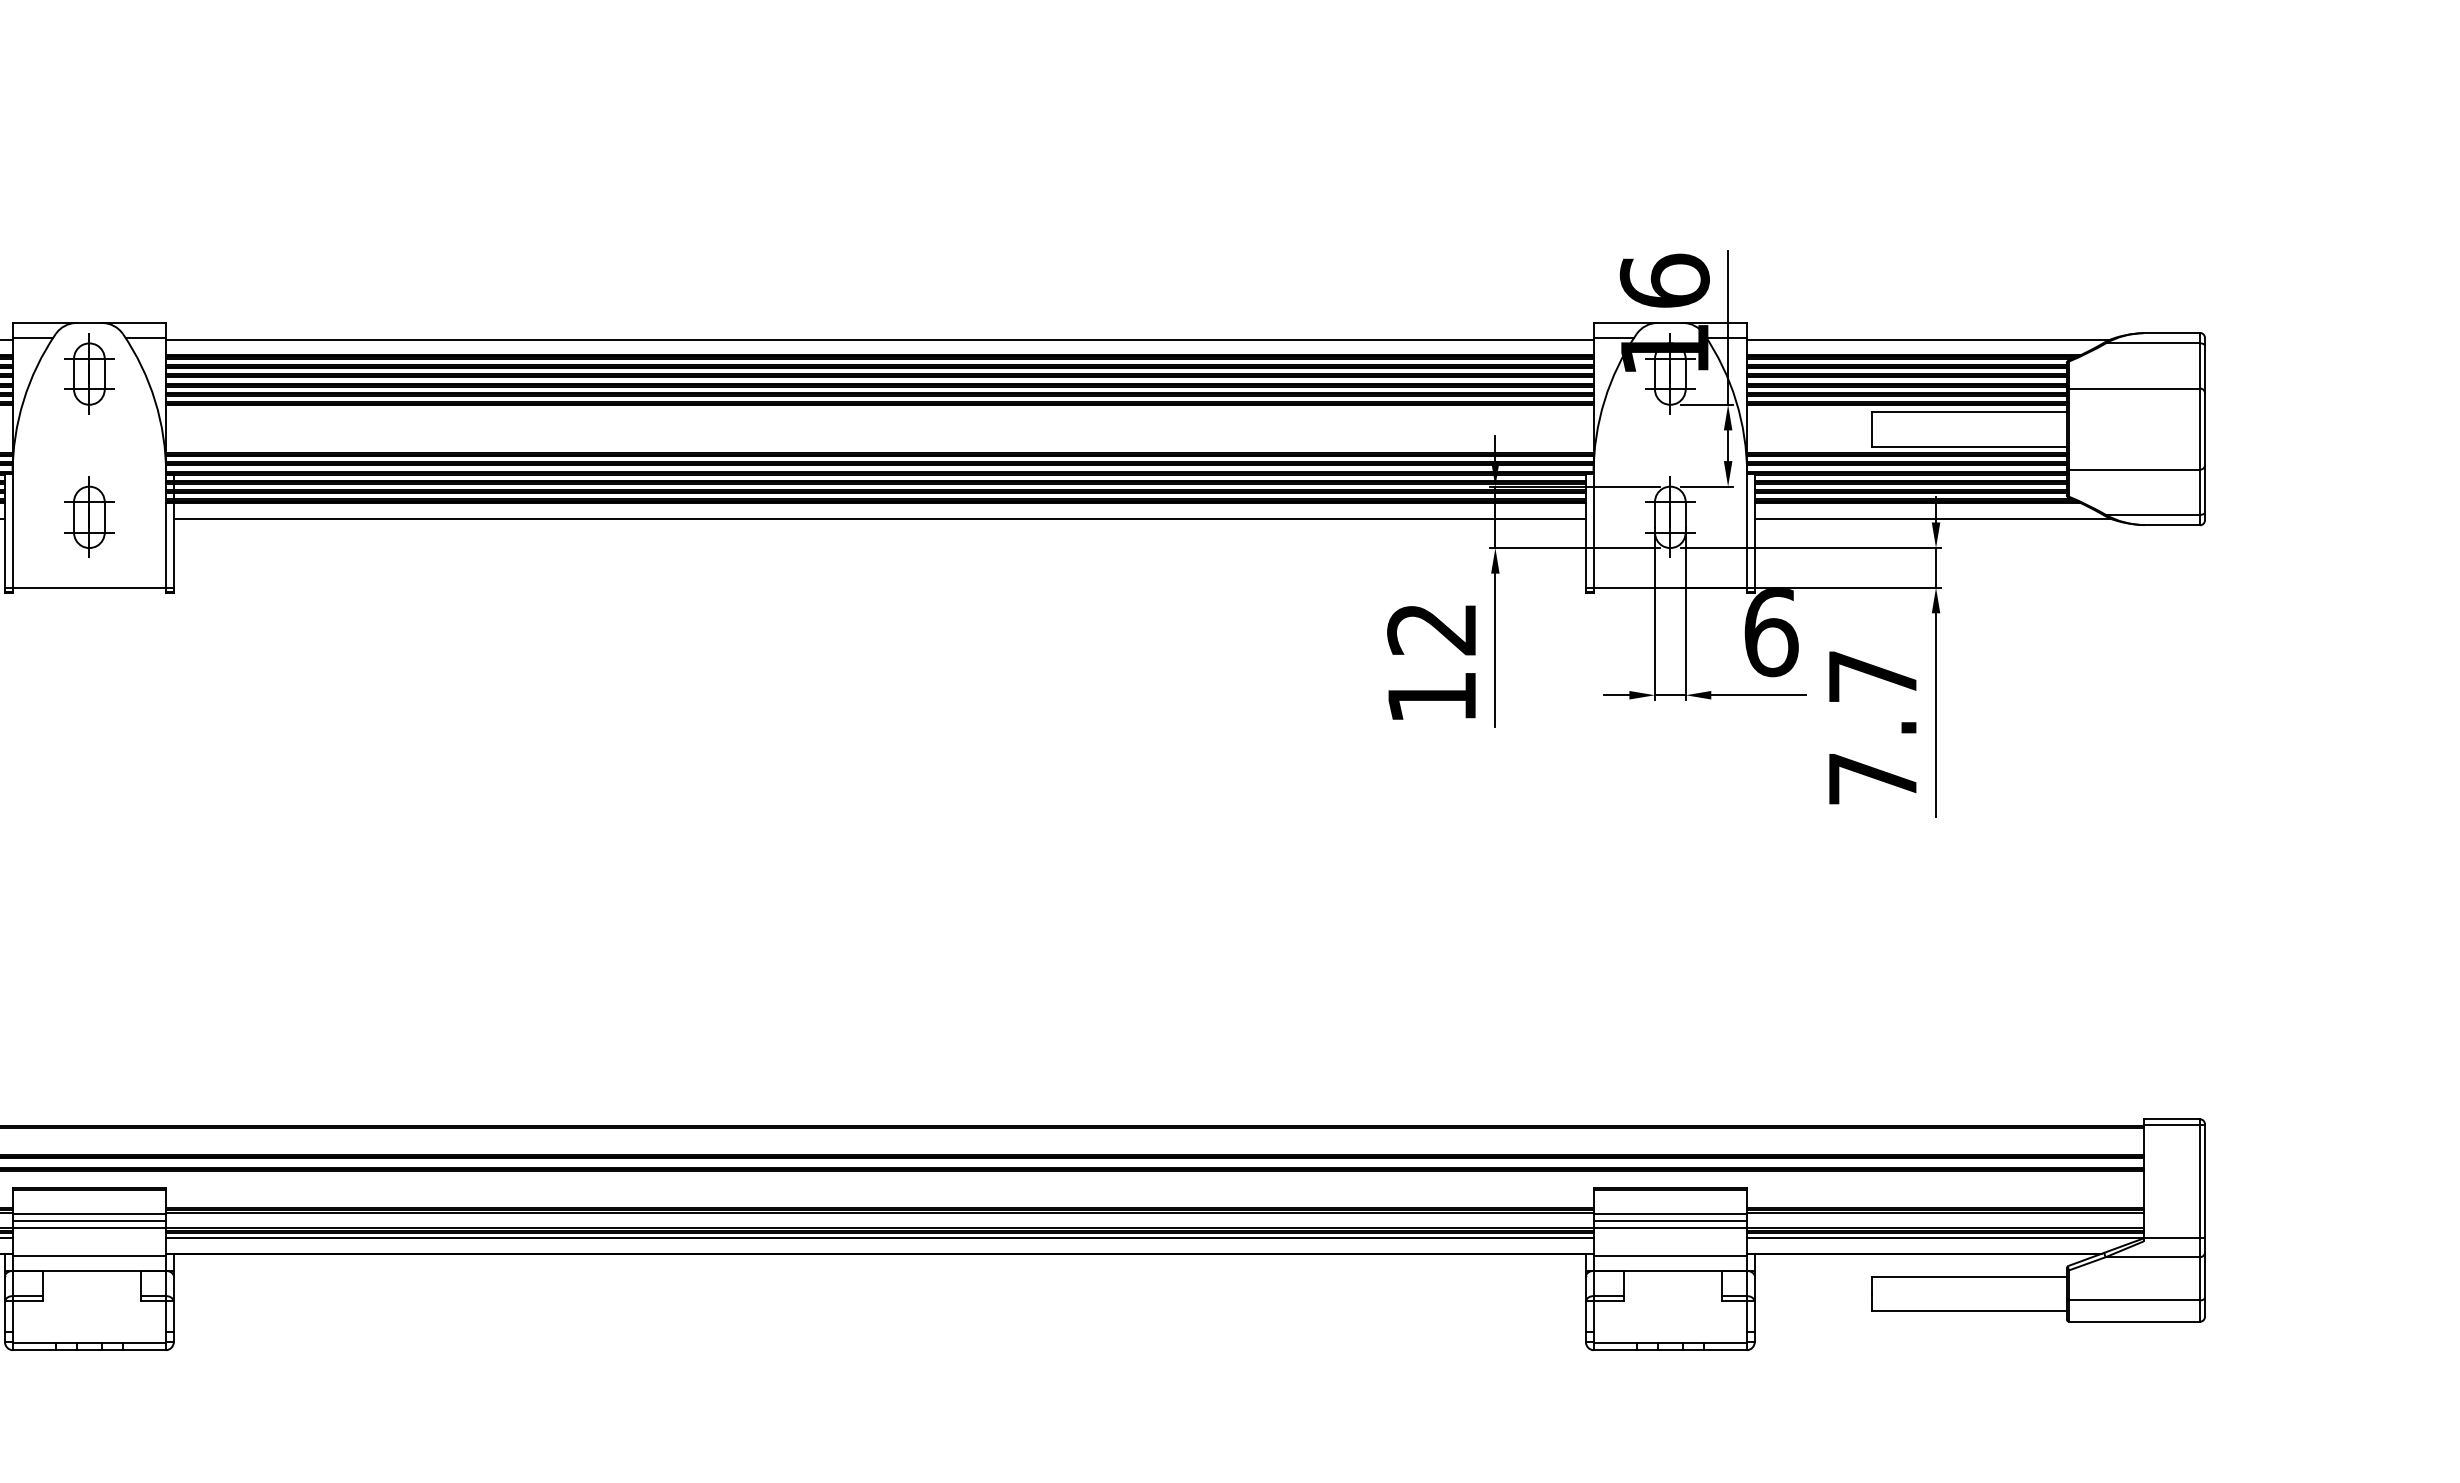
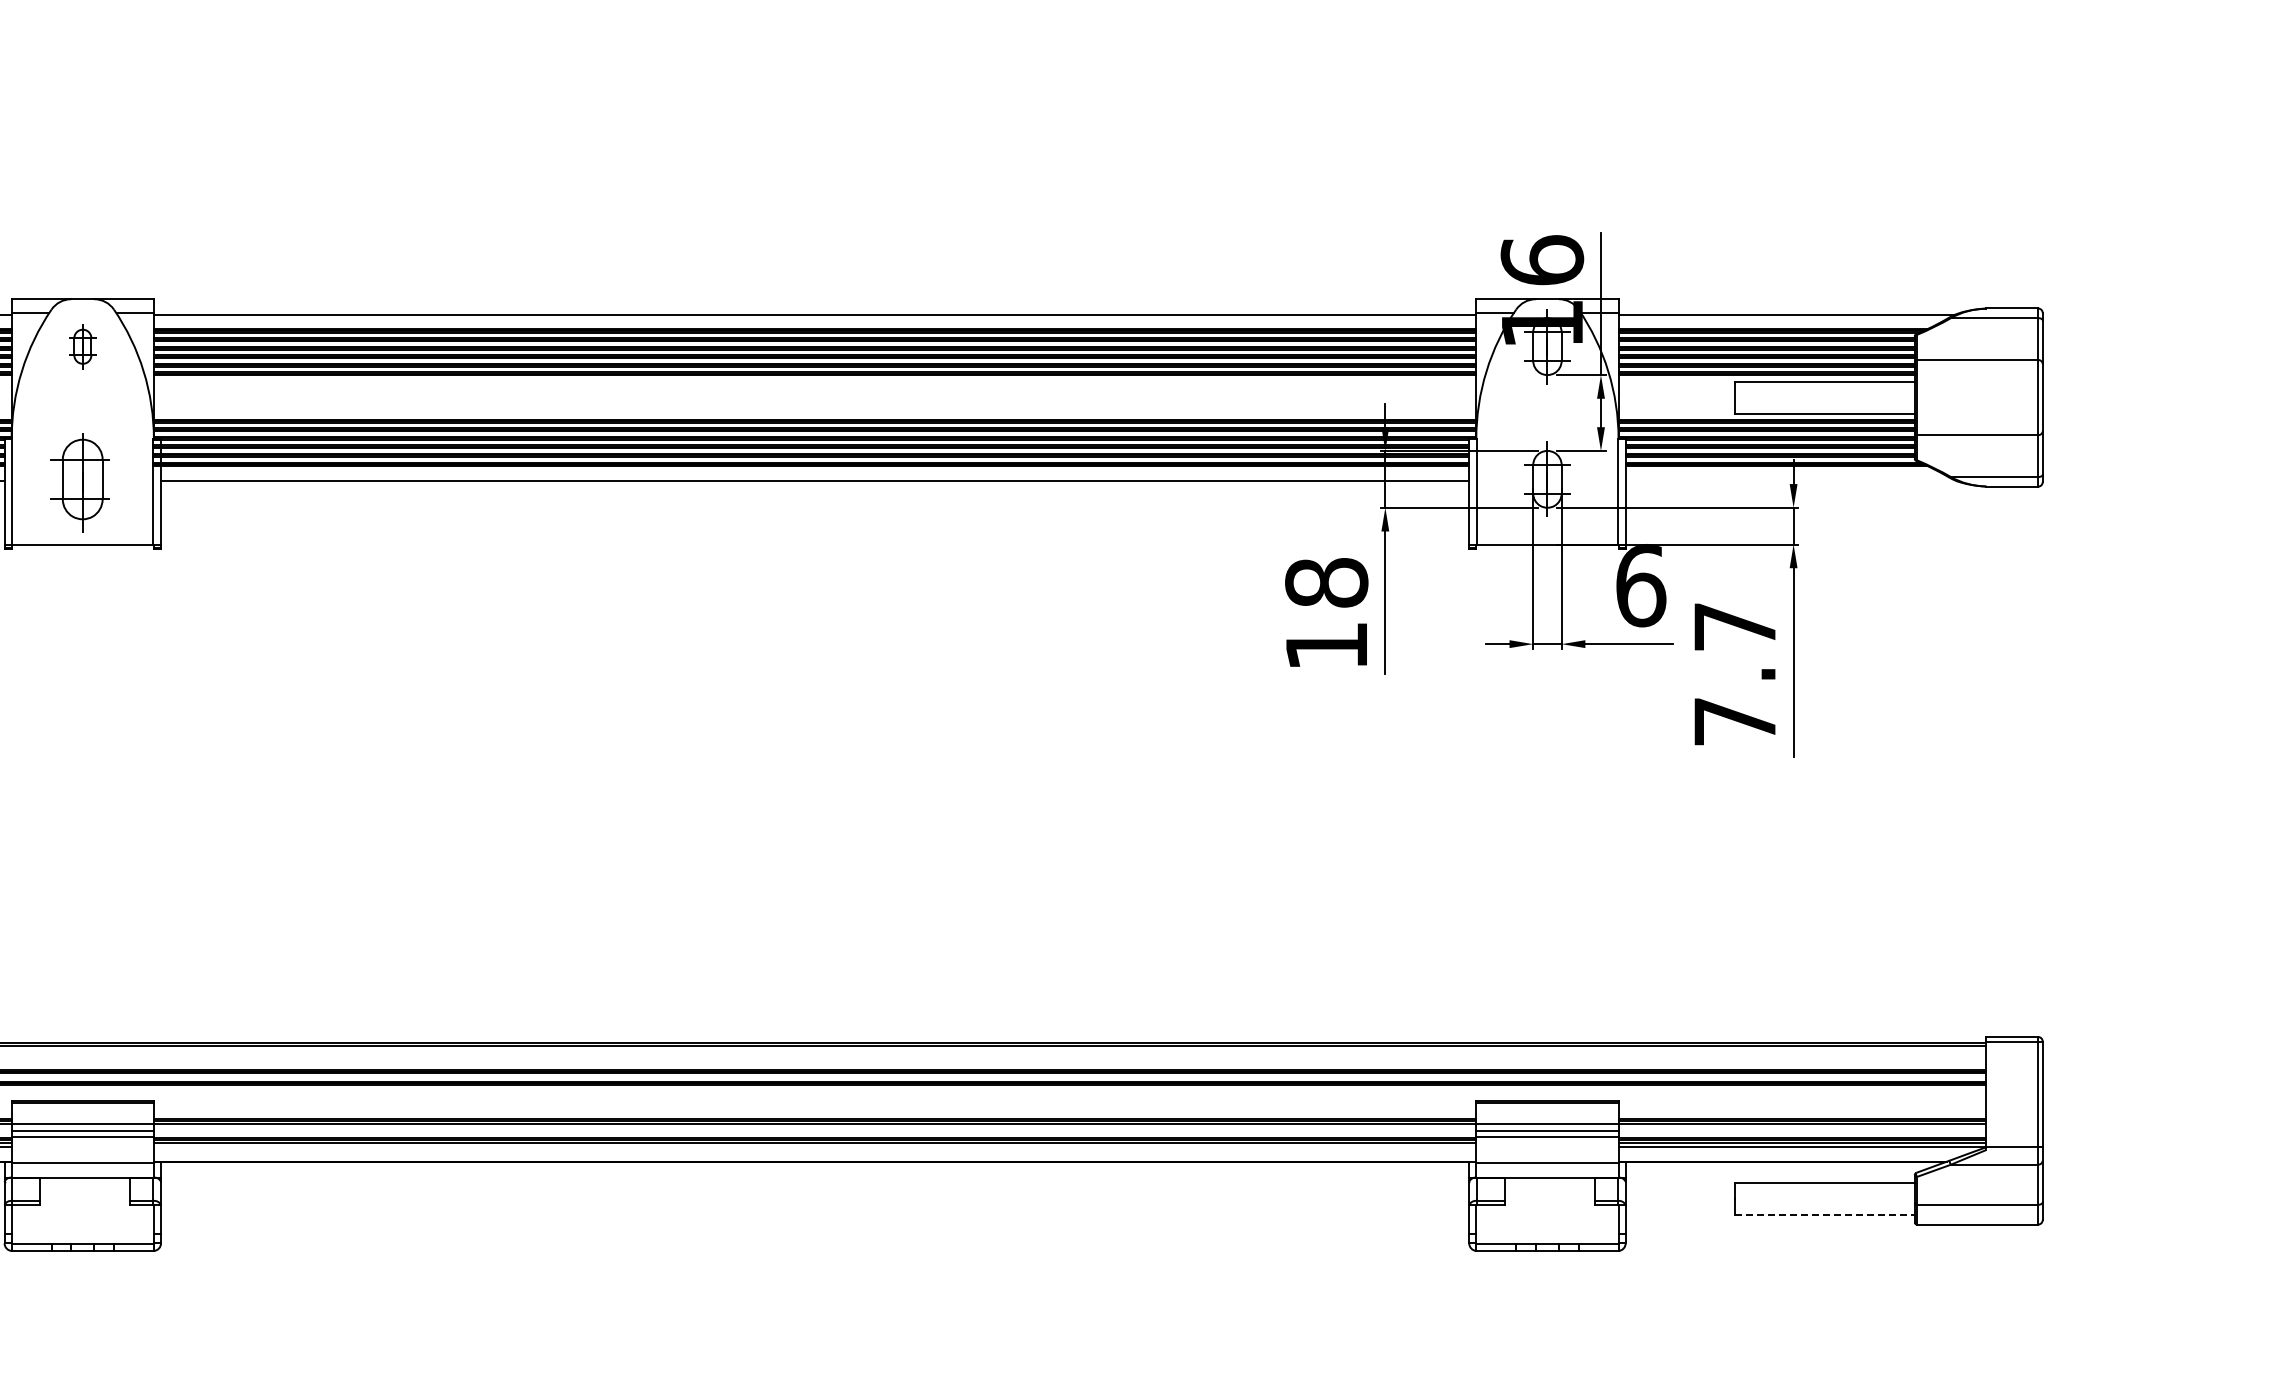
part: (89, 373) -> (82, 346), size x0.6
part: (89, 516) -> (82, 478), size x1.4
line: (1932, 518) -> (1790, 480), removed
text: (1431, 628) -> (1326, 582), 12 -> 18
line: (879, 1238) -> (814, 1147), removed
line: (1970, 1310) -> (1825, 1214), solid -> dashed

